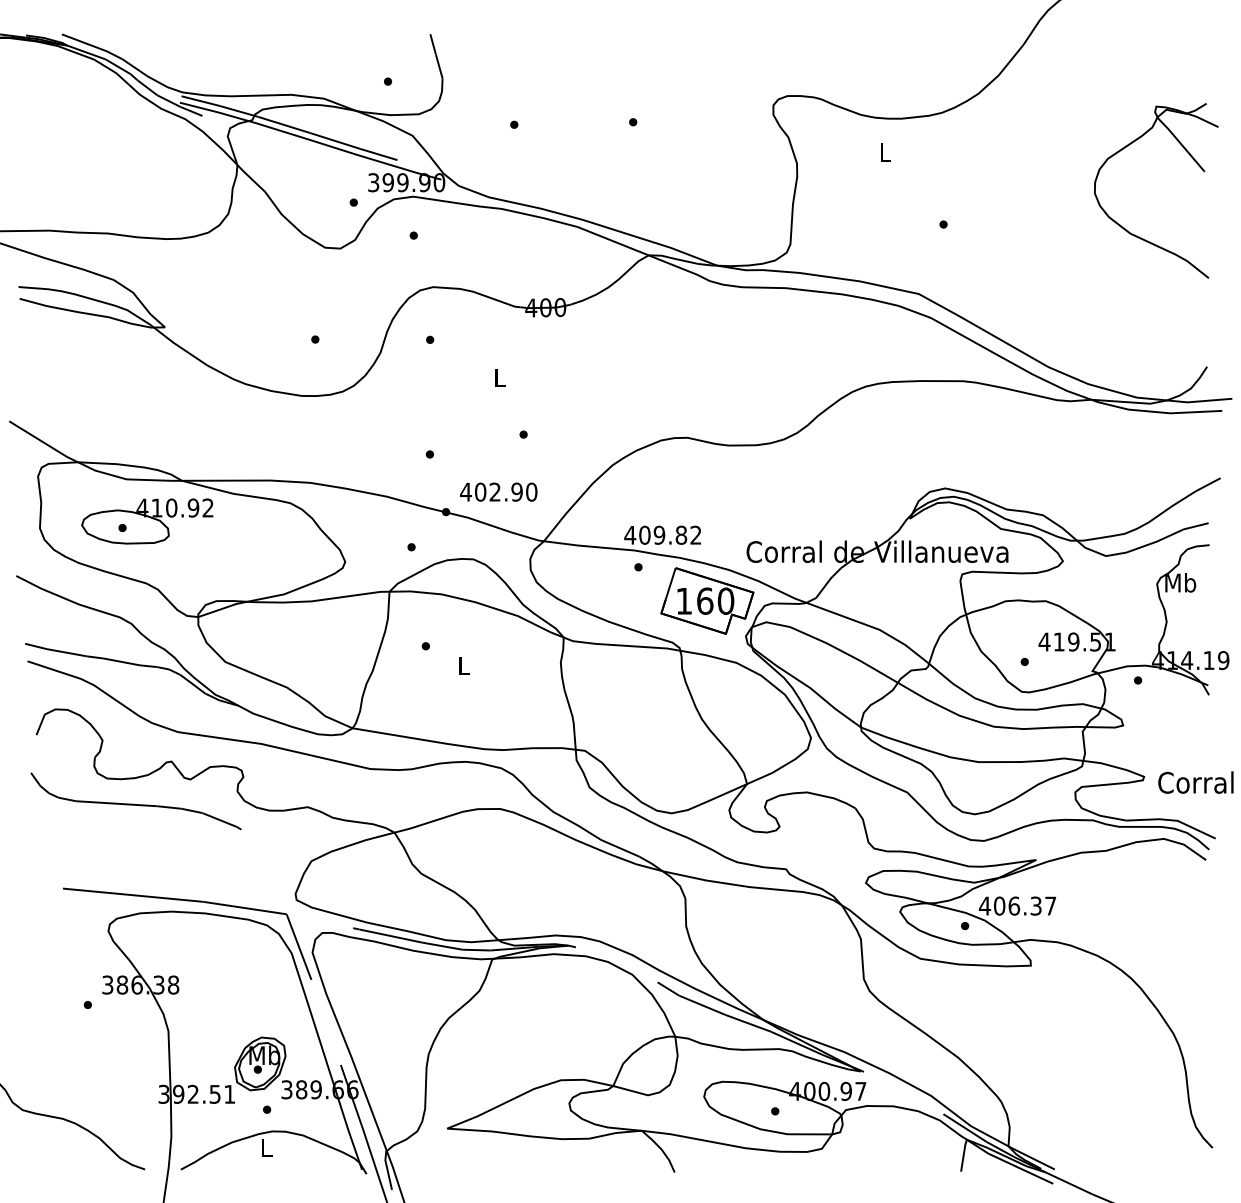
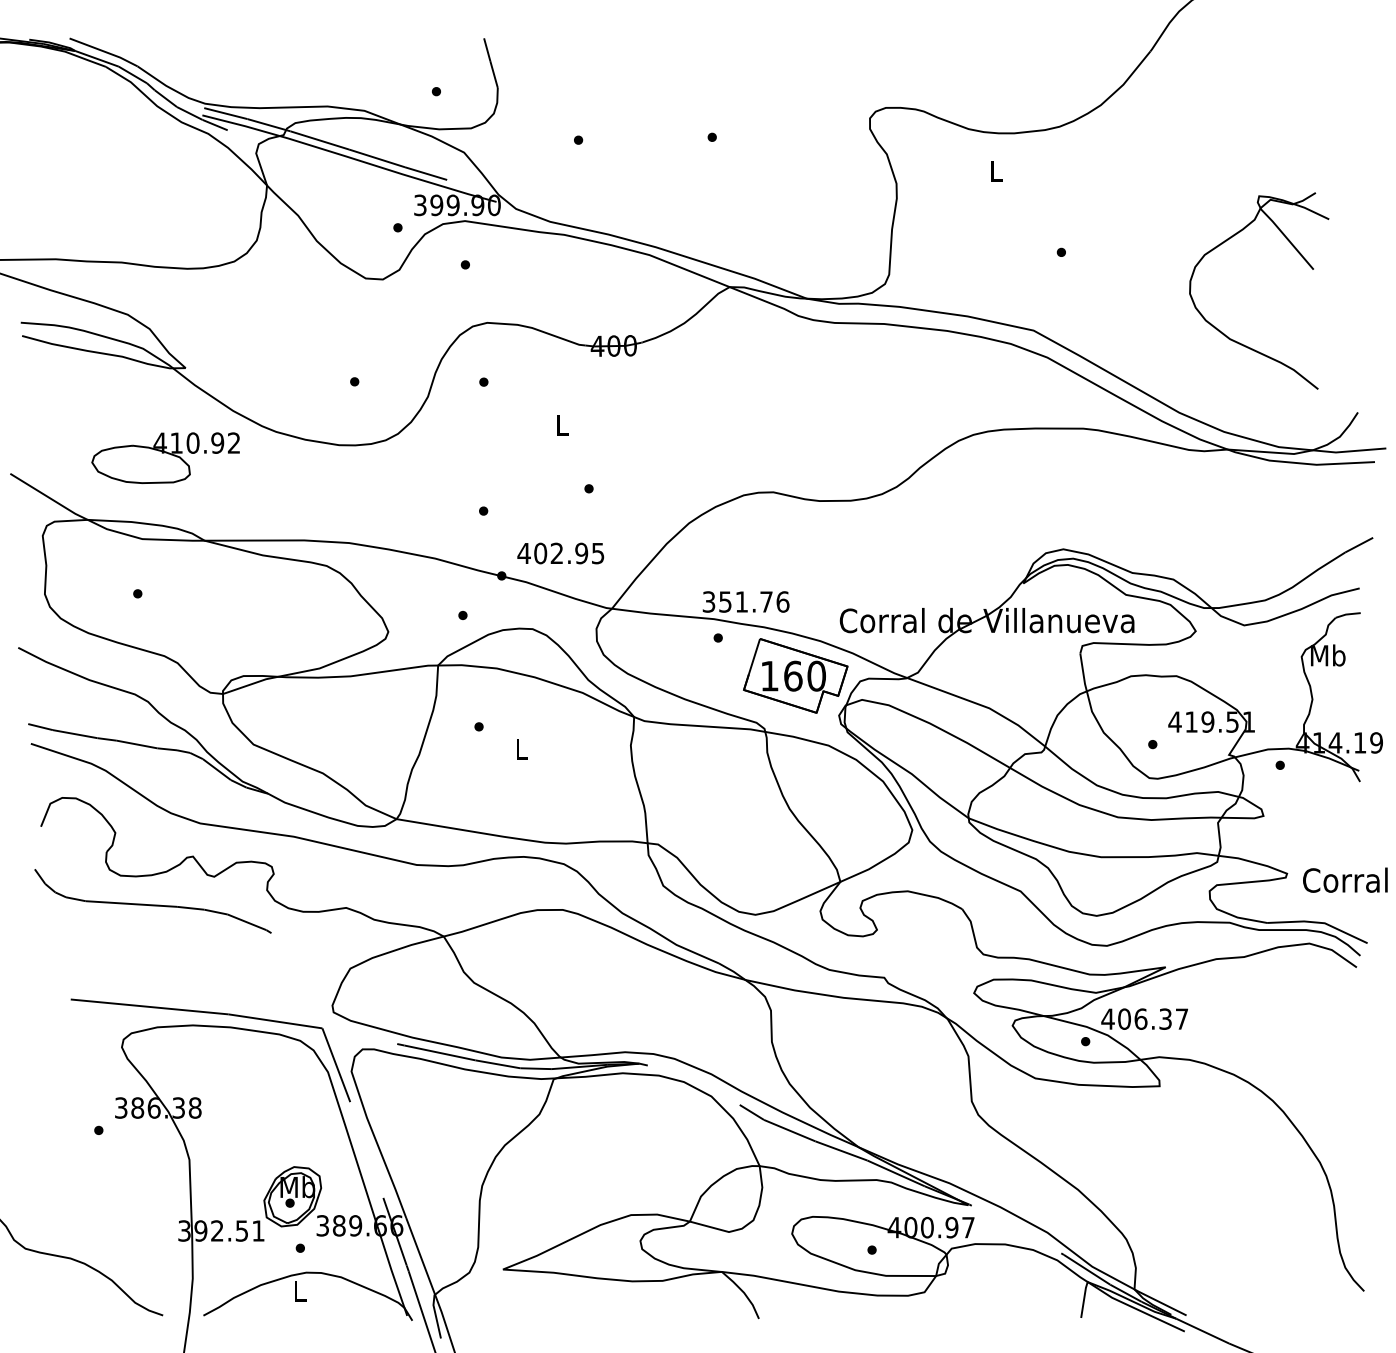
part: (1193, 160) -> (1301, 256), moved
text: (531, 491) -> (597, 552), 402.90 -> 402.95
part: (147, 521) -> (165, 458), moved
text: (662, 534) -> (745, 601), 409.82 -> 351.76

